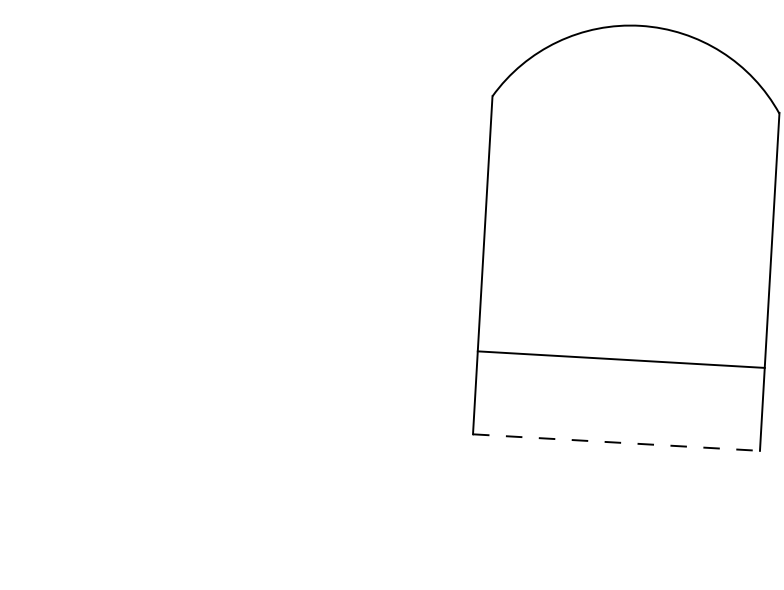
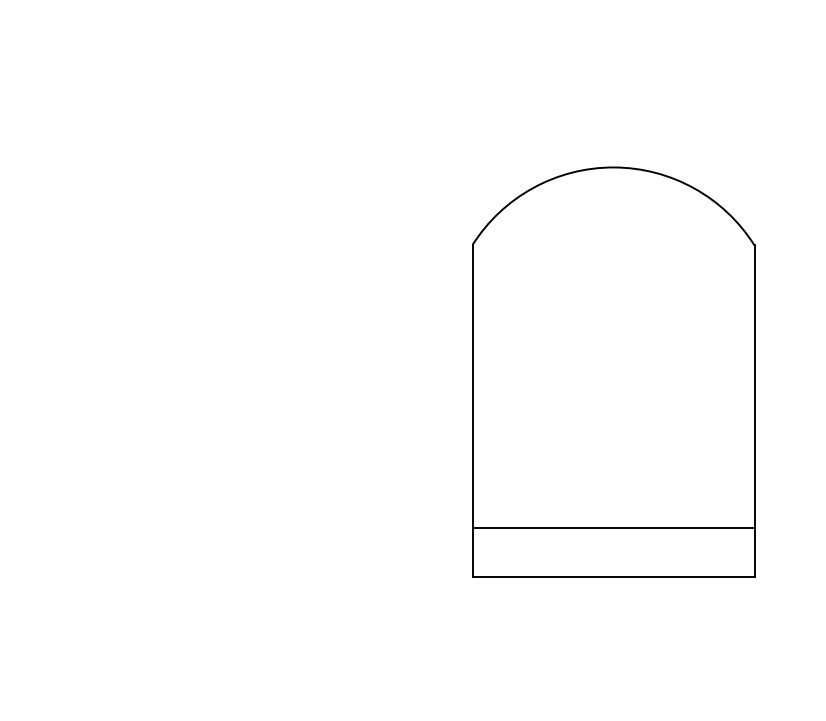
line: (621, 359) -> (613, 528), moved
line: (616, 442) -> (613, 576), dashed -> solid

